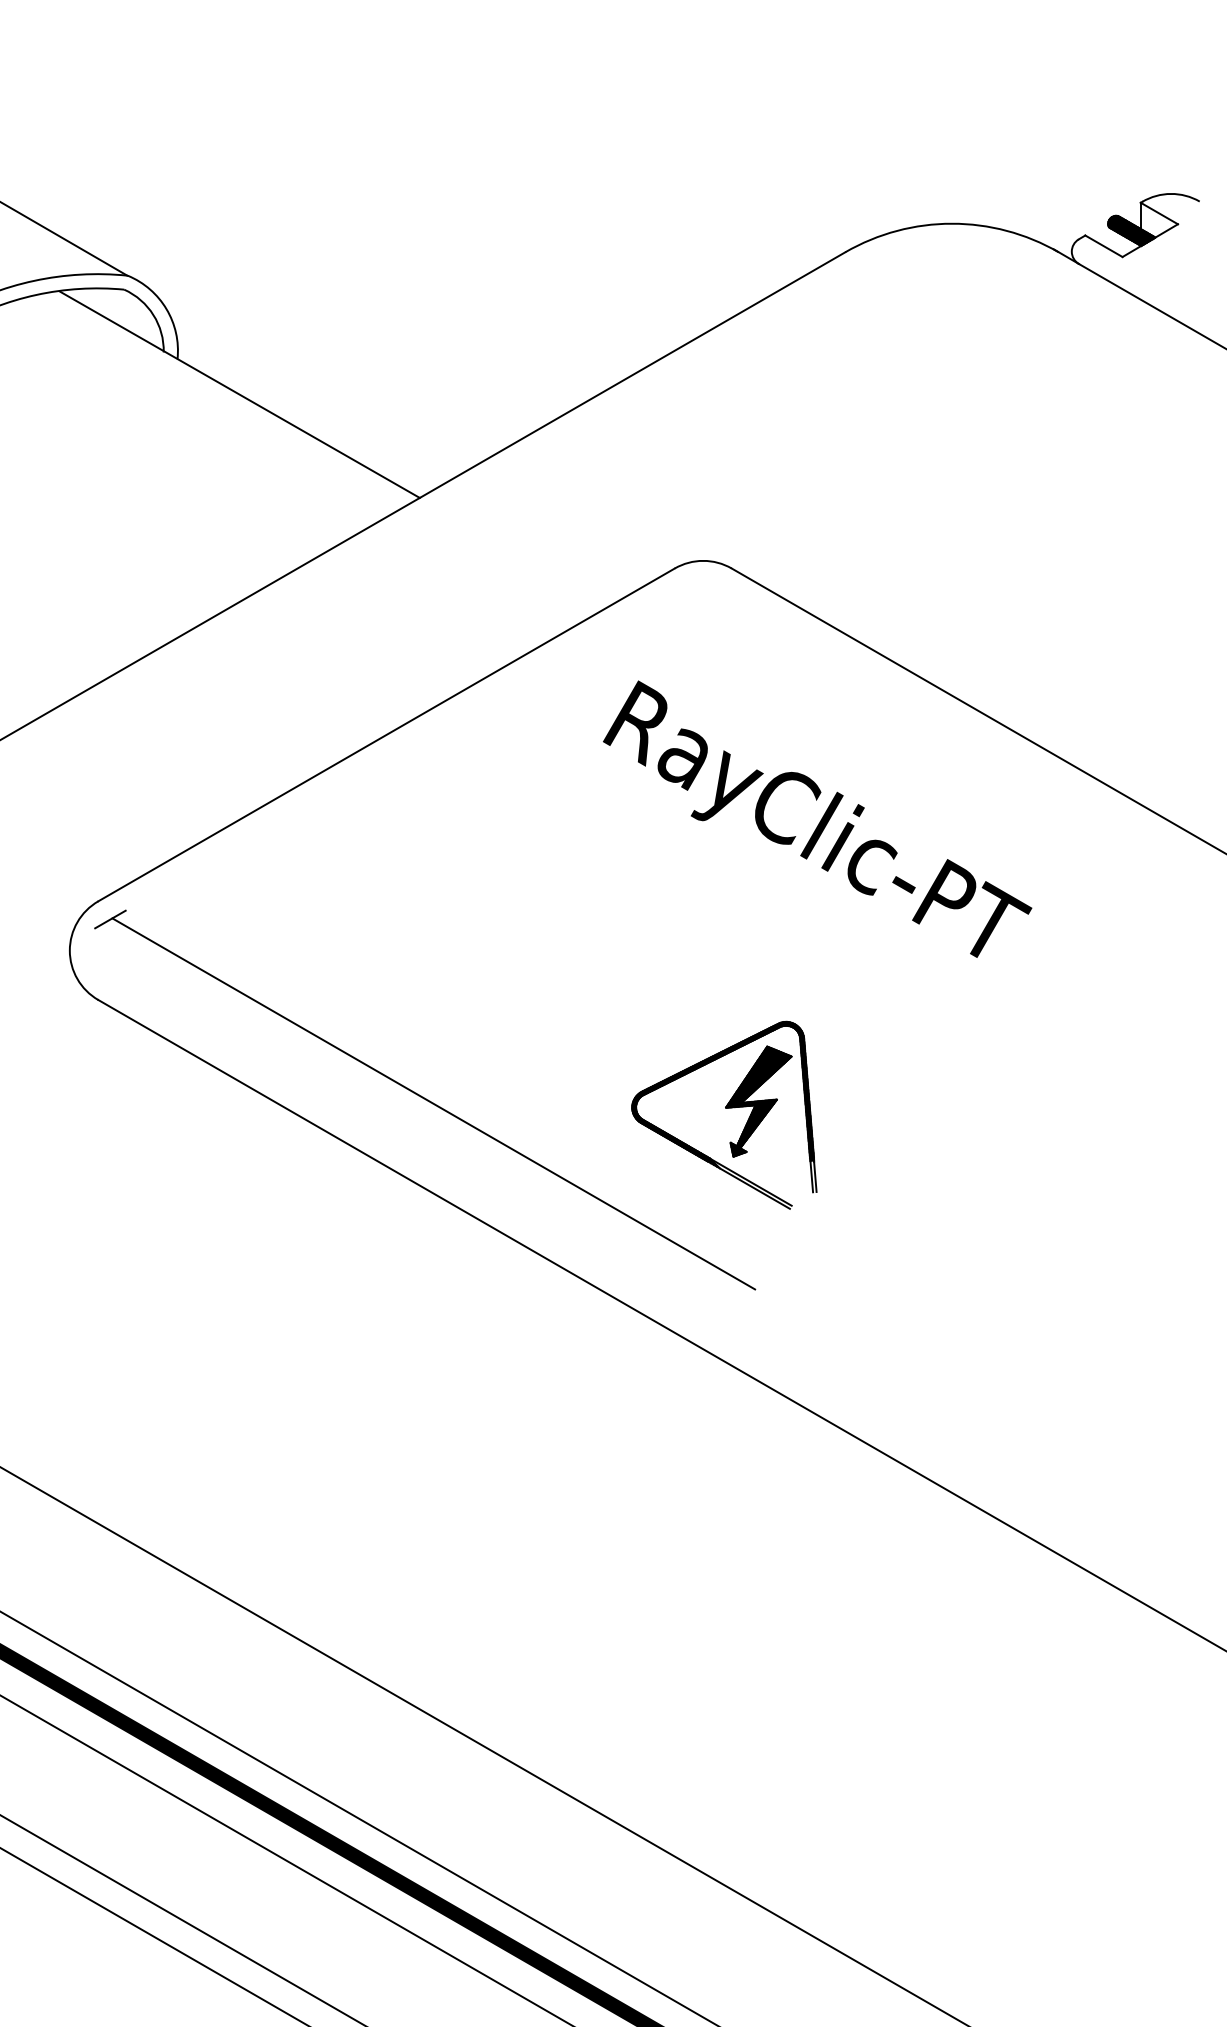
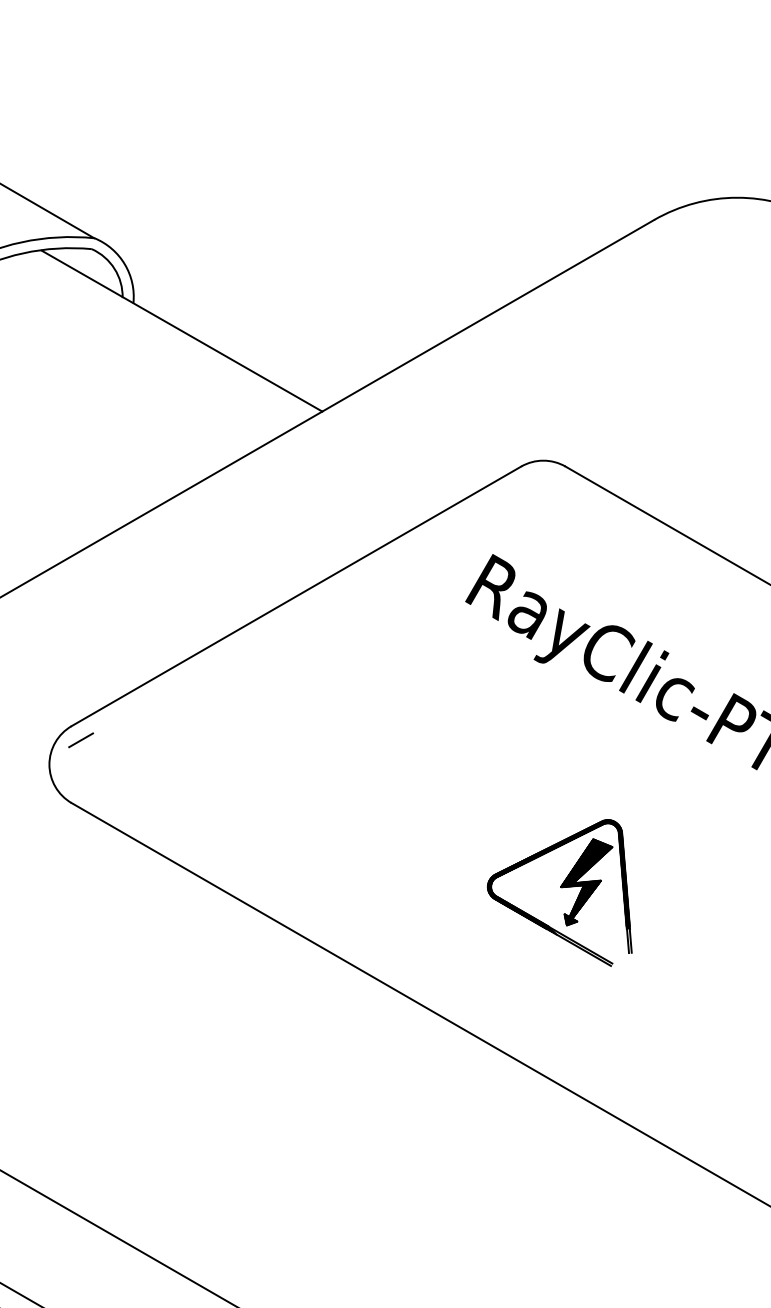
line: (433, 1103) -> (333, 883), removed

